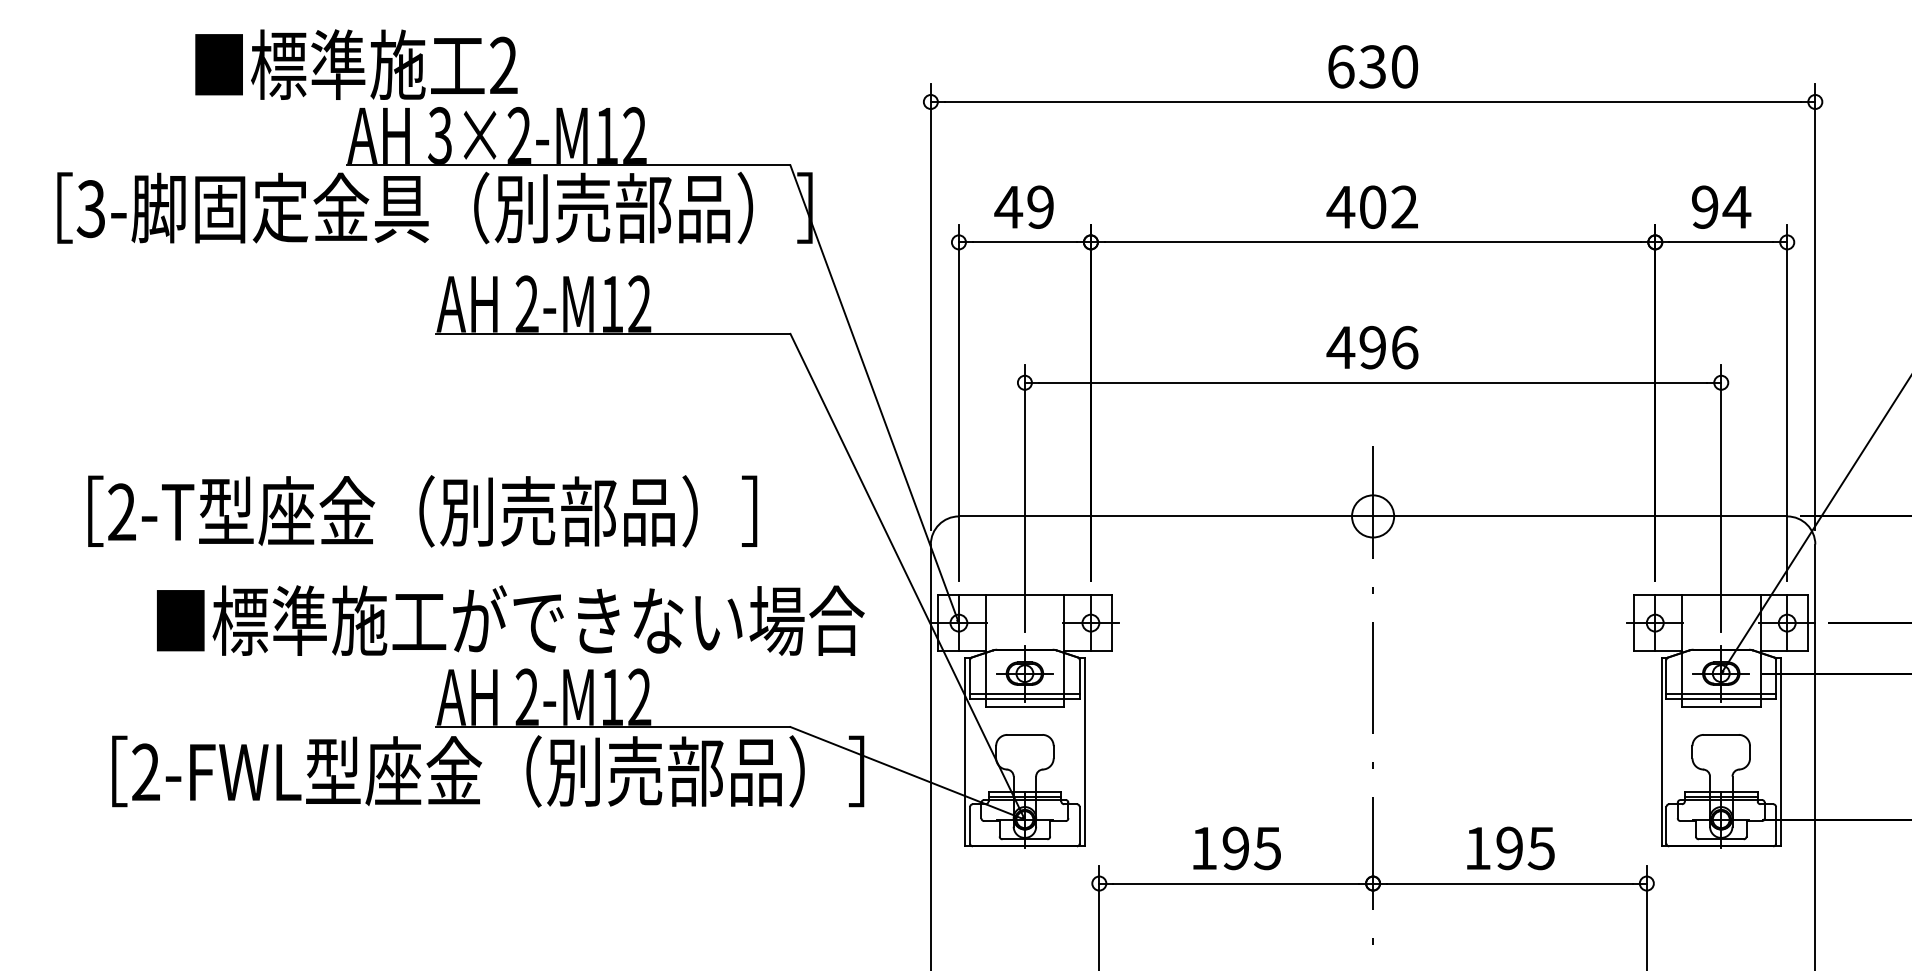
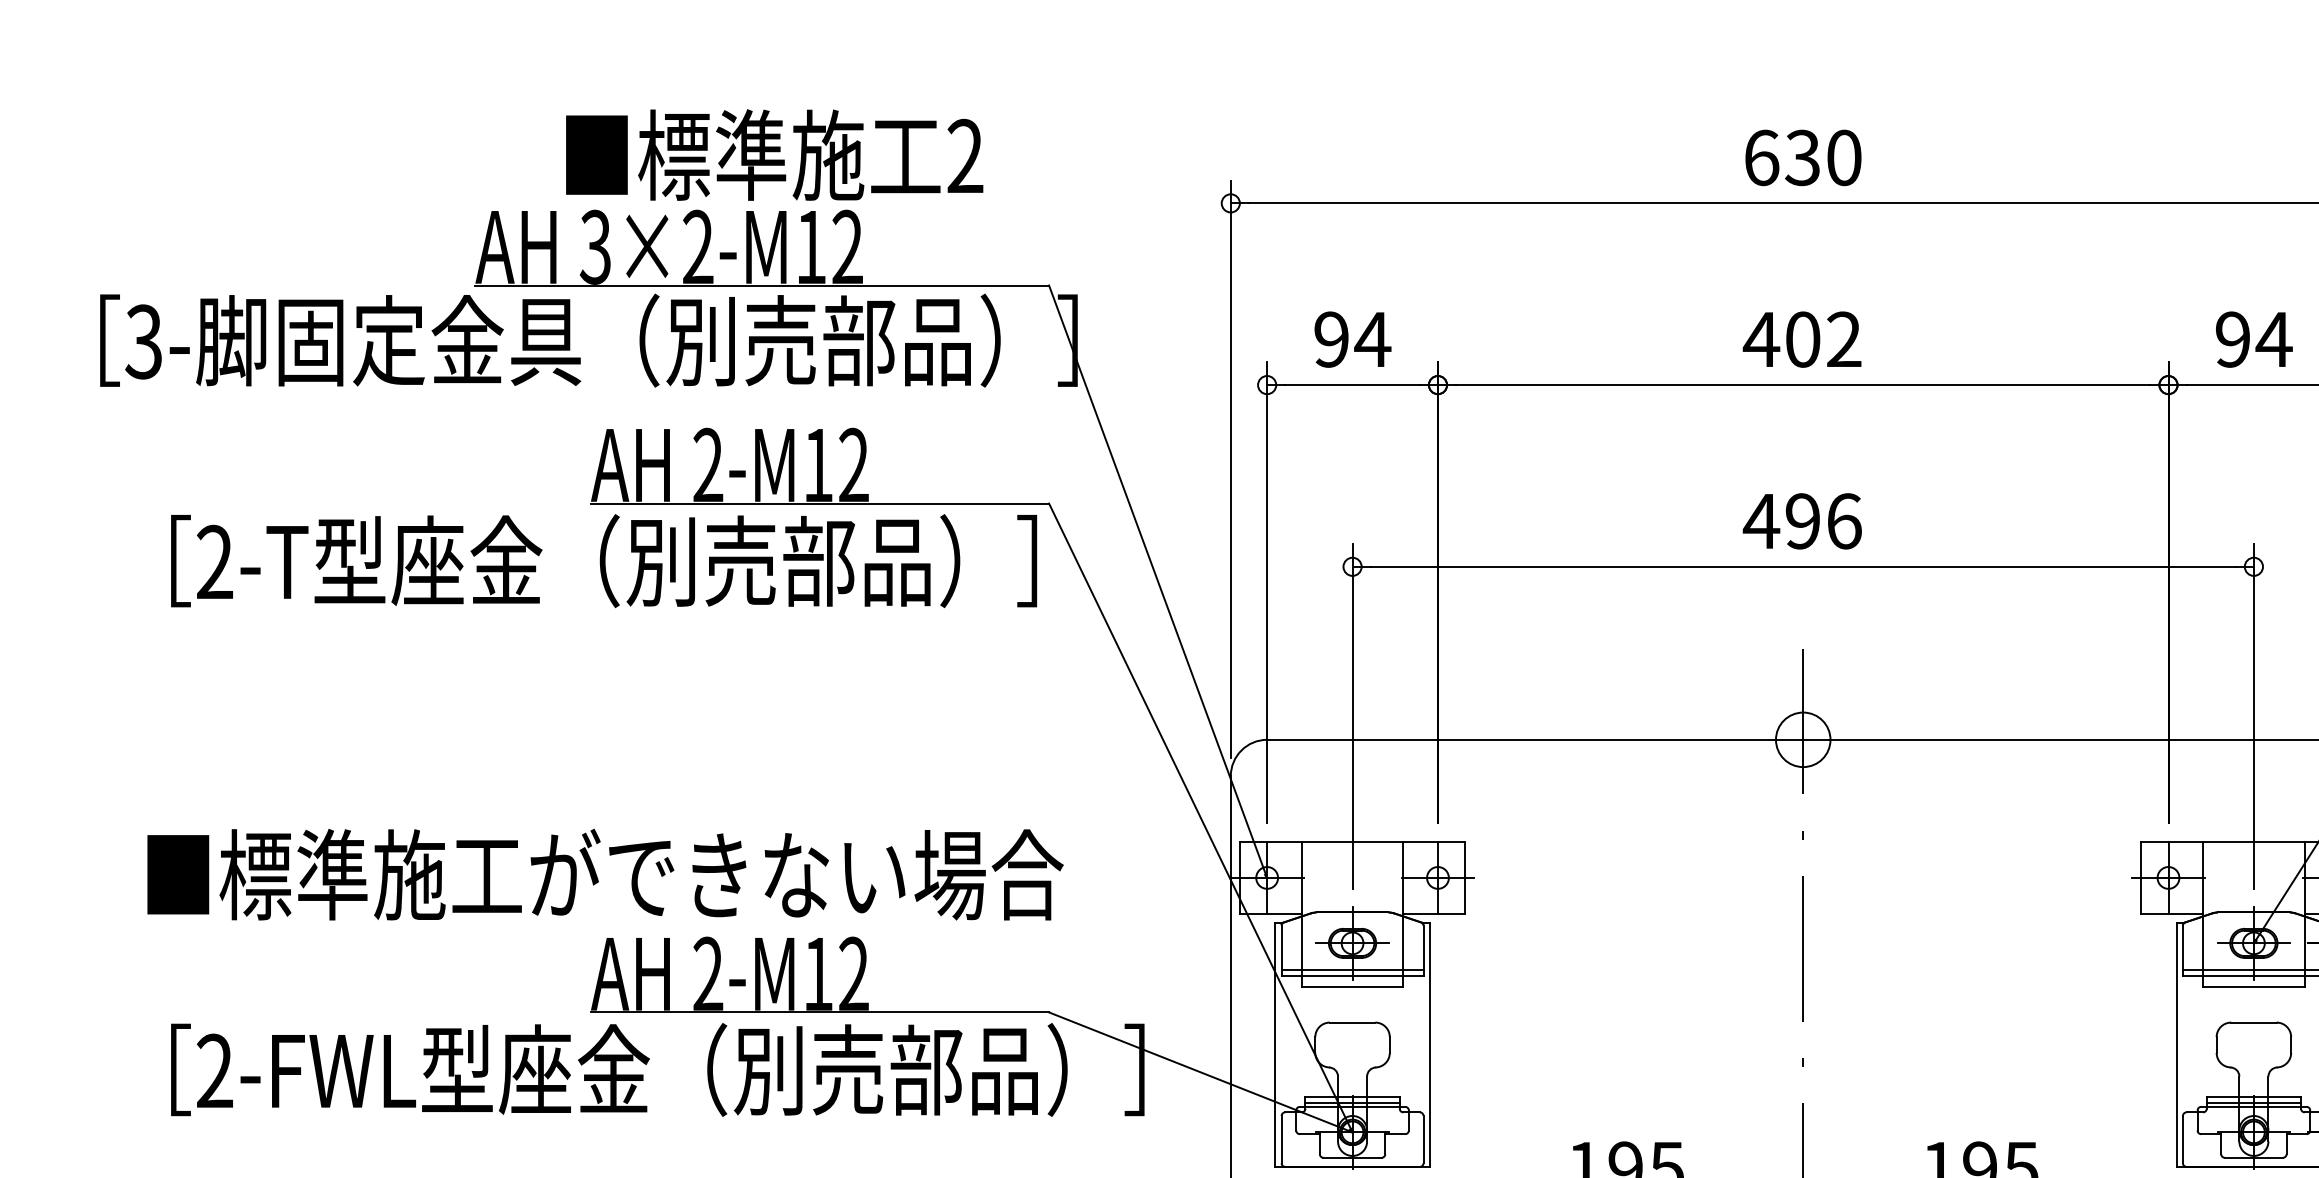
text: (356, 64) -> (774, 154), moved
text: (1024, 206) -> (1352, 338), 49 -> 94
text: (422, 511) -> (603, 561), moved
text: (510, 620) -> (605, 874), moved

